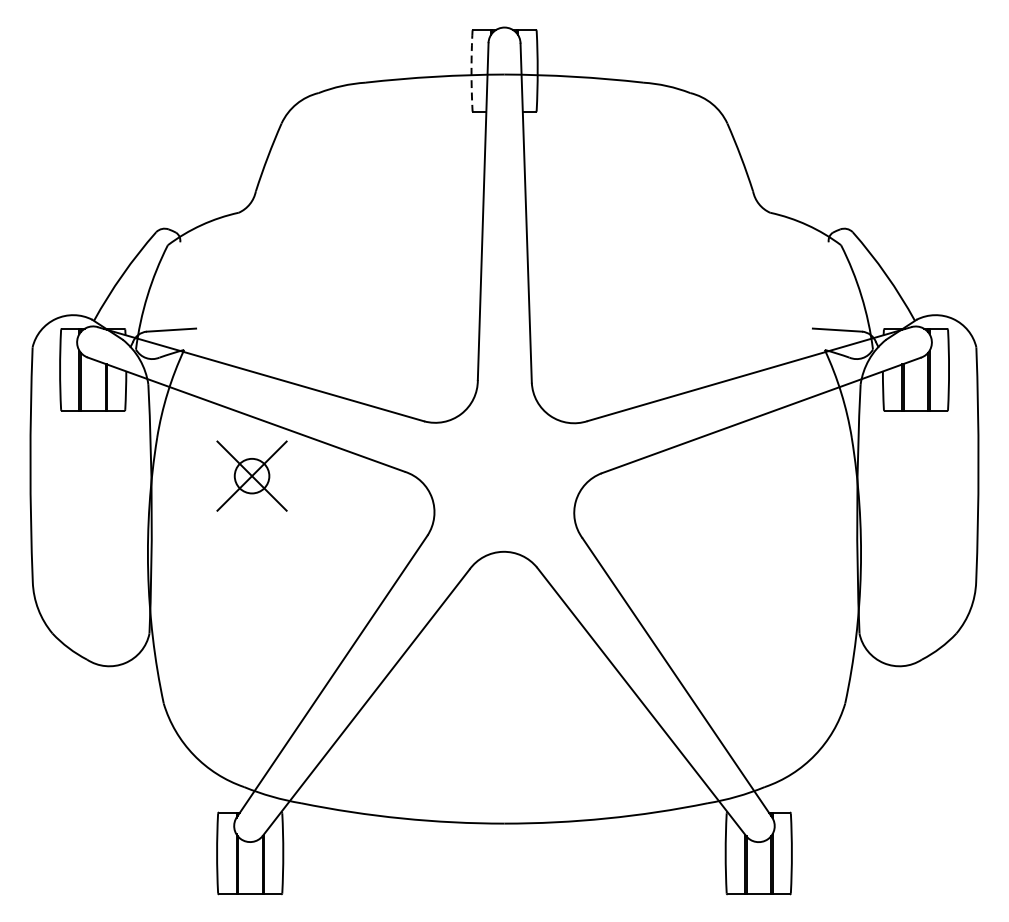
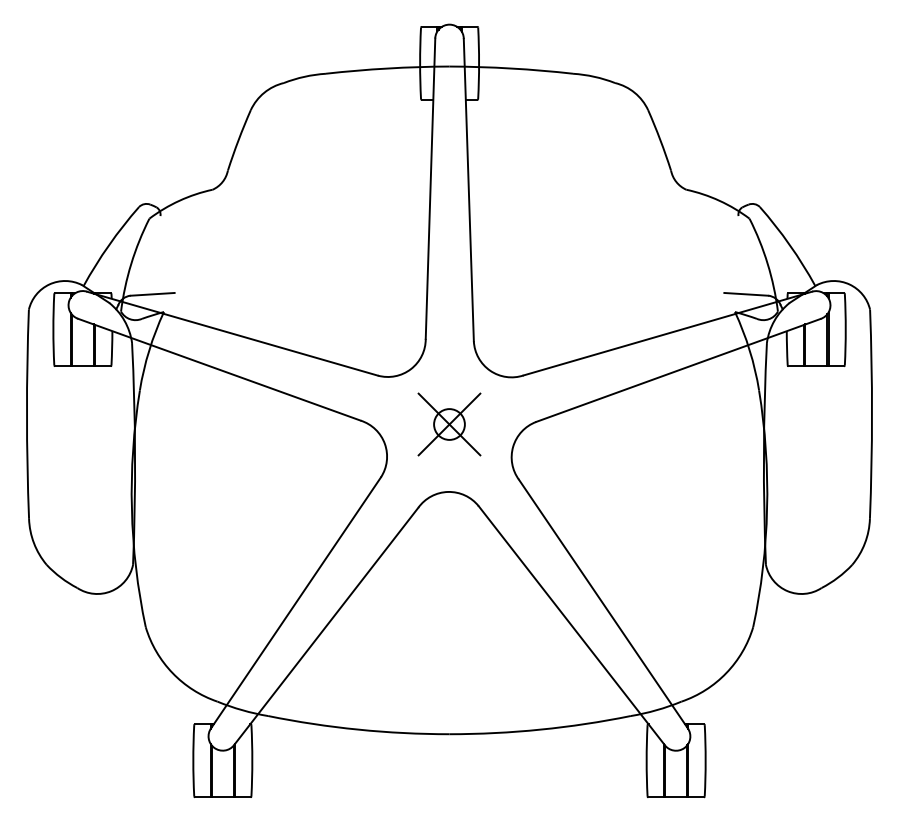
arc: (471, 71) -> (420, 63), dashed -> solid
part: (252, 476) -> (449, 424), moved

